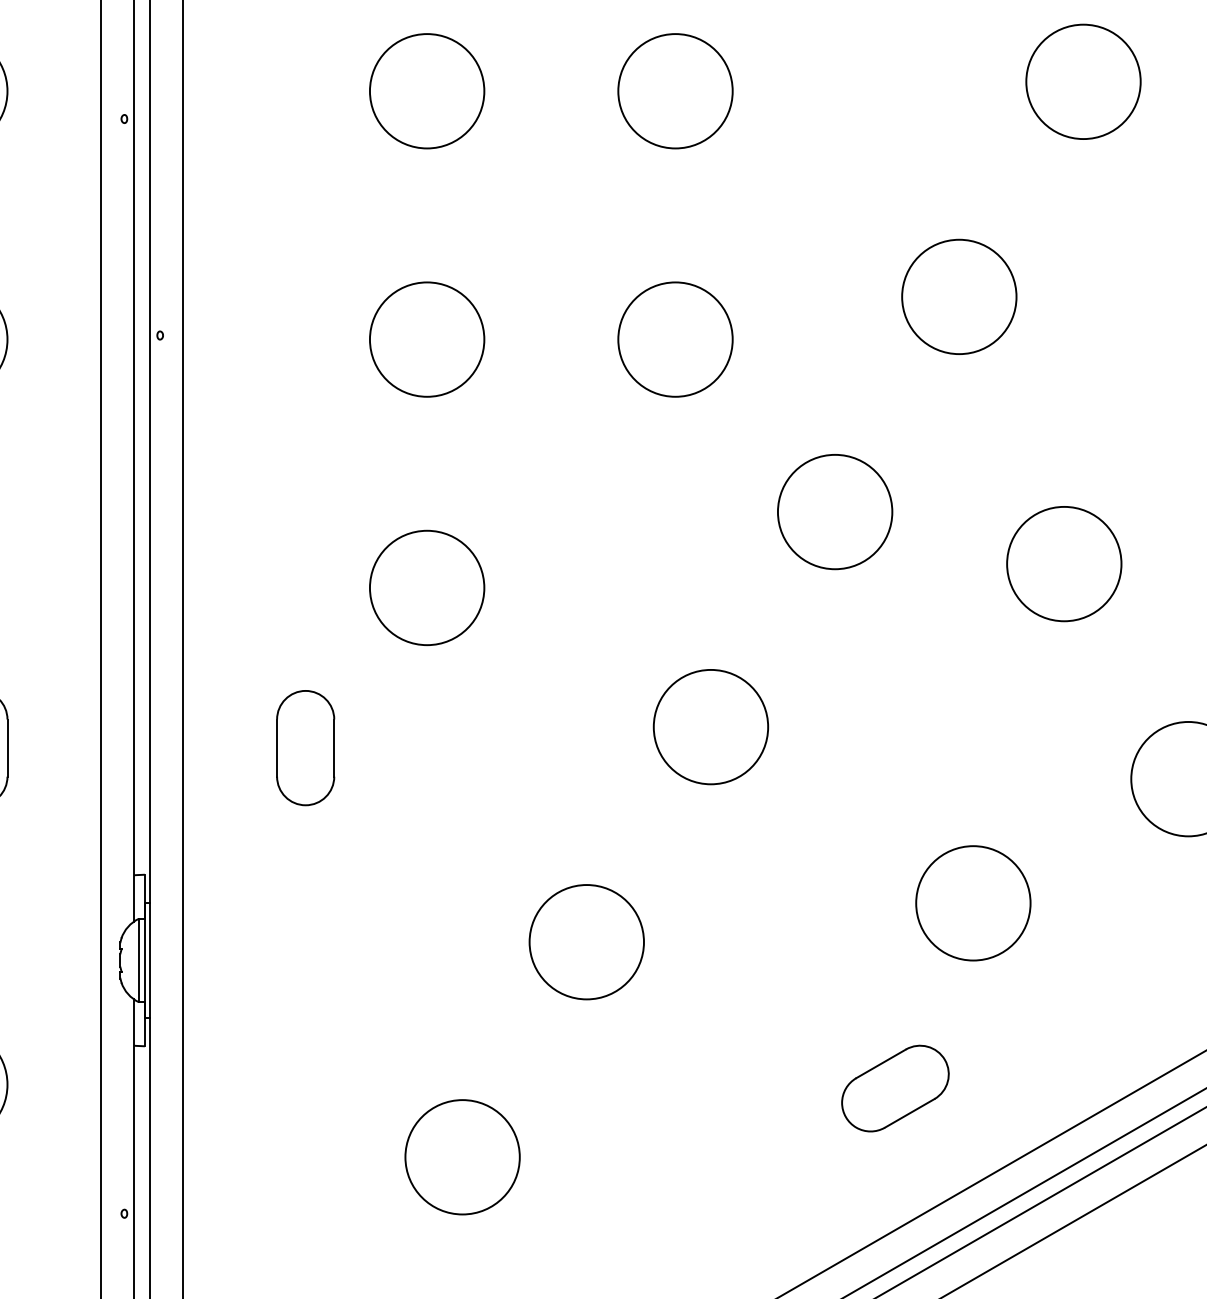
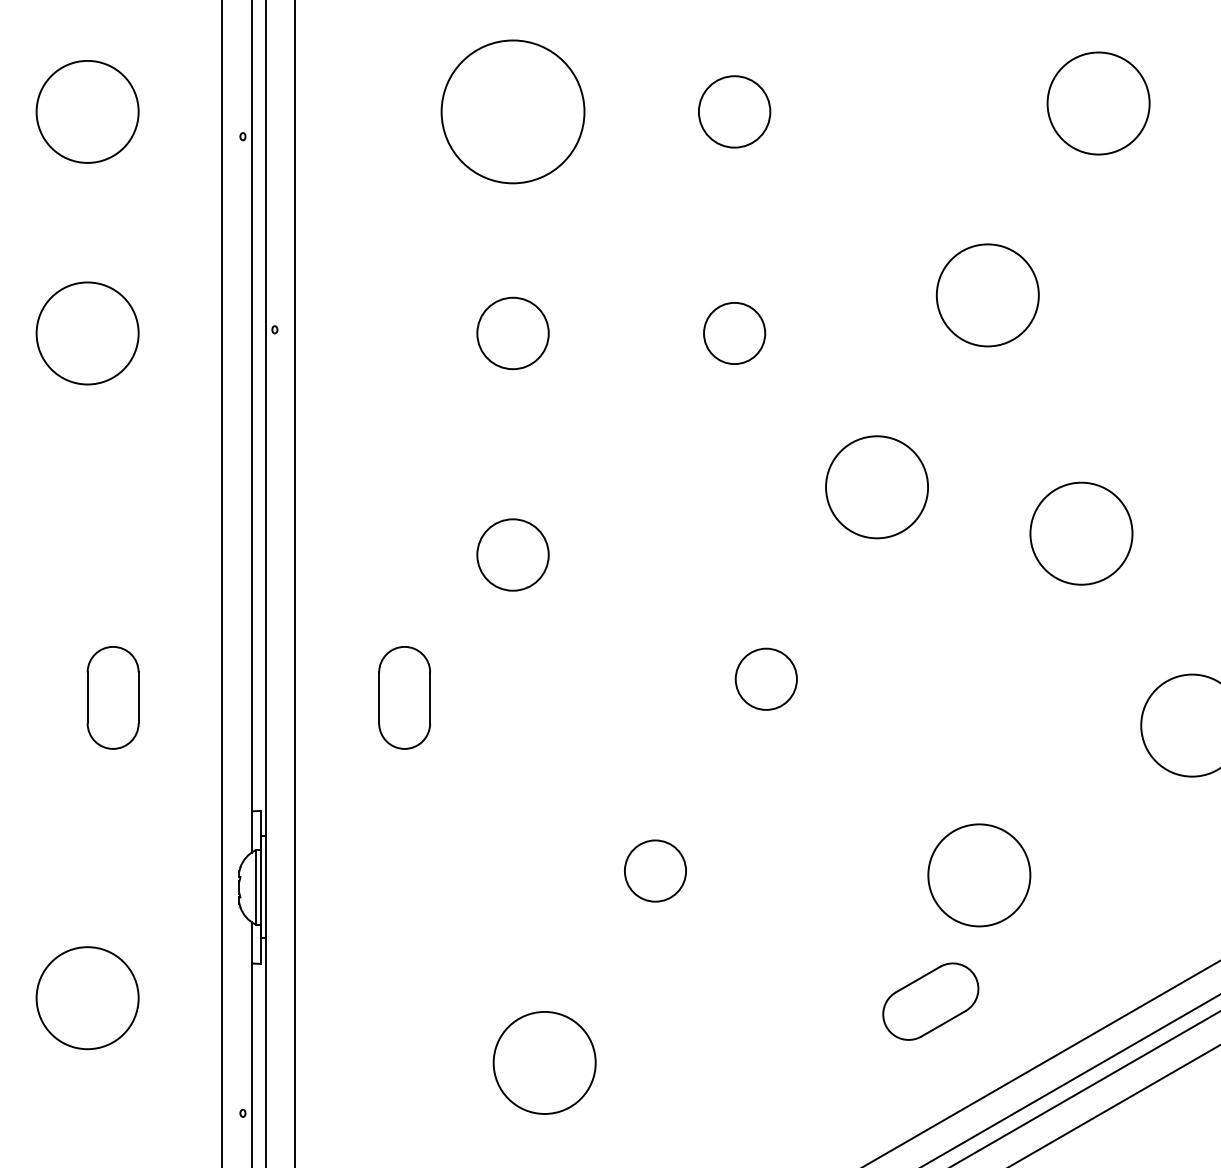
circle: (427, 90) -> (513, 111), size x1.4
circle: (675, 90) -> (734, 111), size x0.7
circle: (427, 339) -> (513, 333), size x0.7
circle: (675, 339) -> (734, 333), size x0.6
circle: (426, 587) -> (512, 554), size x0.7
circle: (711, 727) -> (766, 679), size x0.6
circle: (973, 903) -> (979, 875), moved
circle: (586, 942) -> (655, 871), size x0.6

